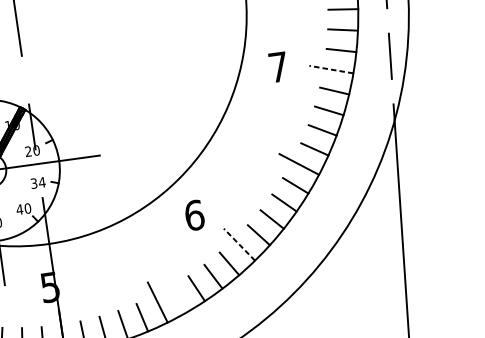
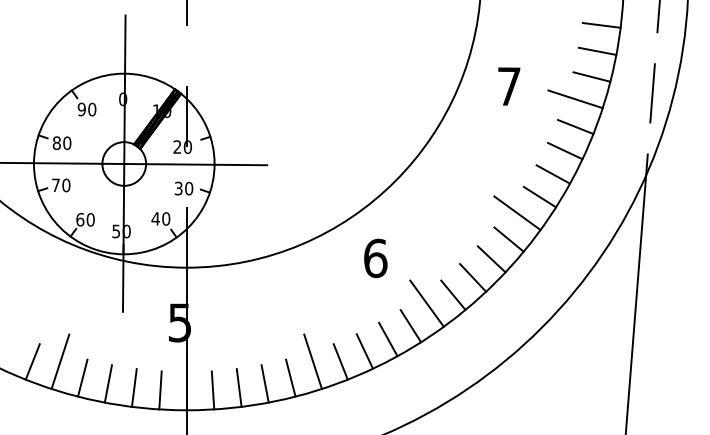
line: (331, 69) -> (575, 99), dashed -> solid
text: (41, 182) -> (188, 188), 34 -> 30
line: (239, 244) -> (427, 303), dashed -> solid
line: (178, 299) -> (340, 361), added

